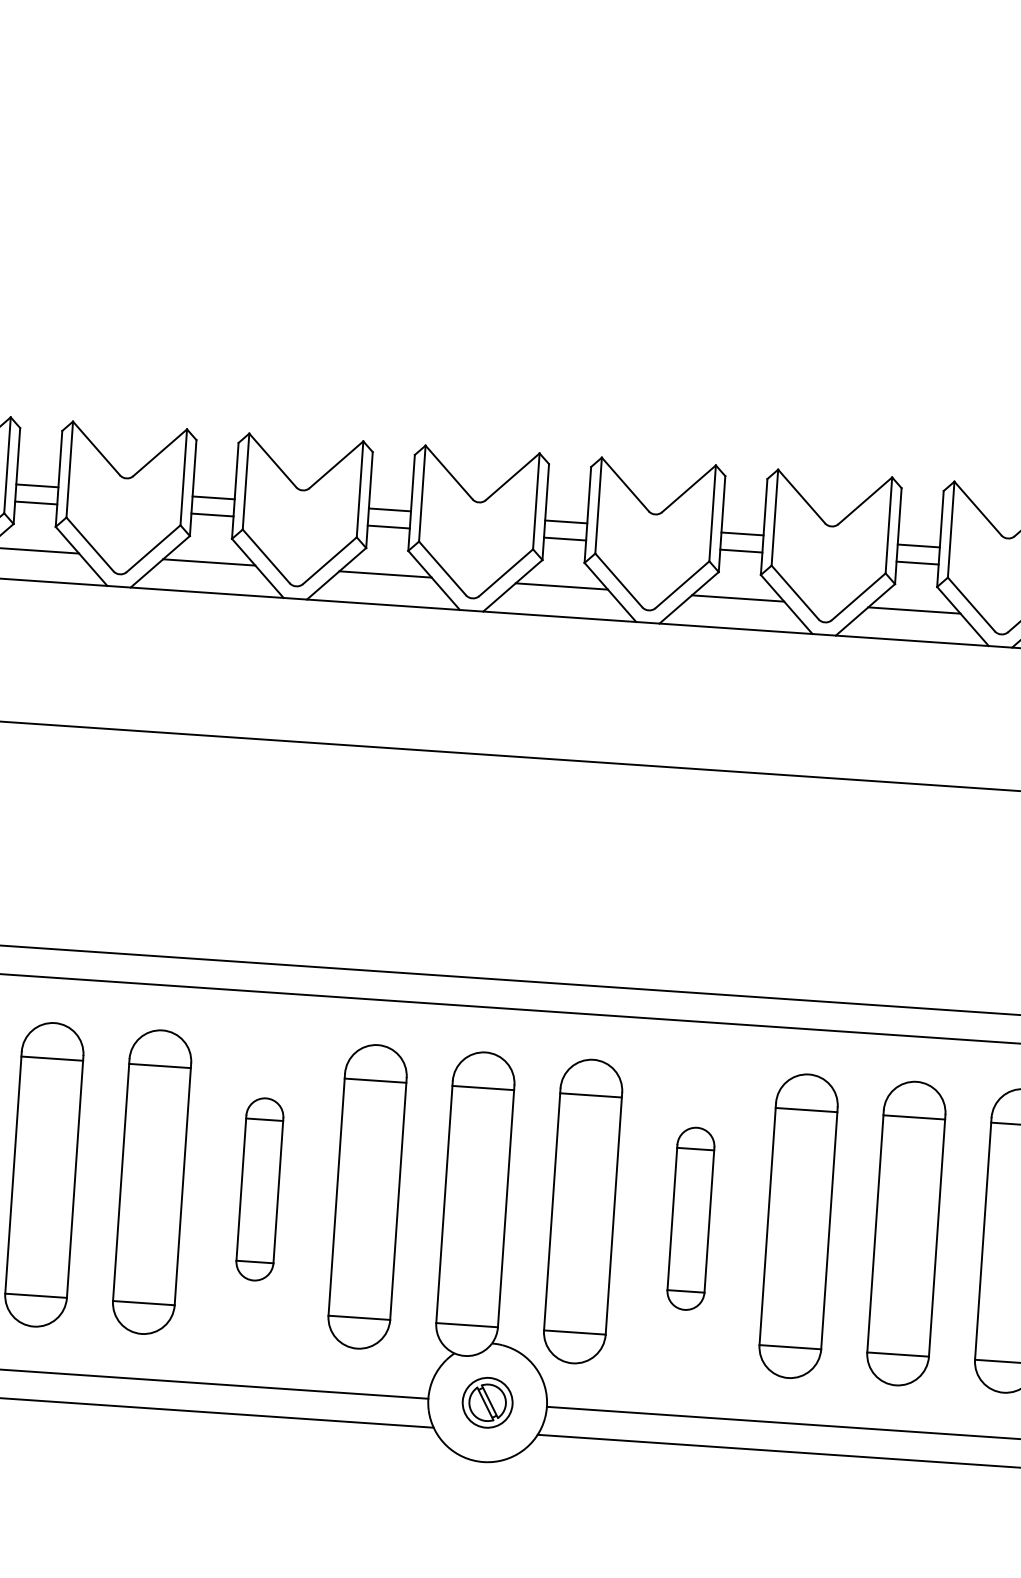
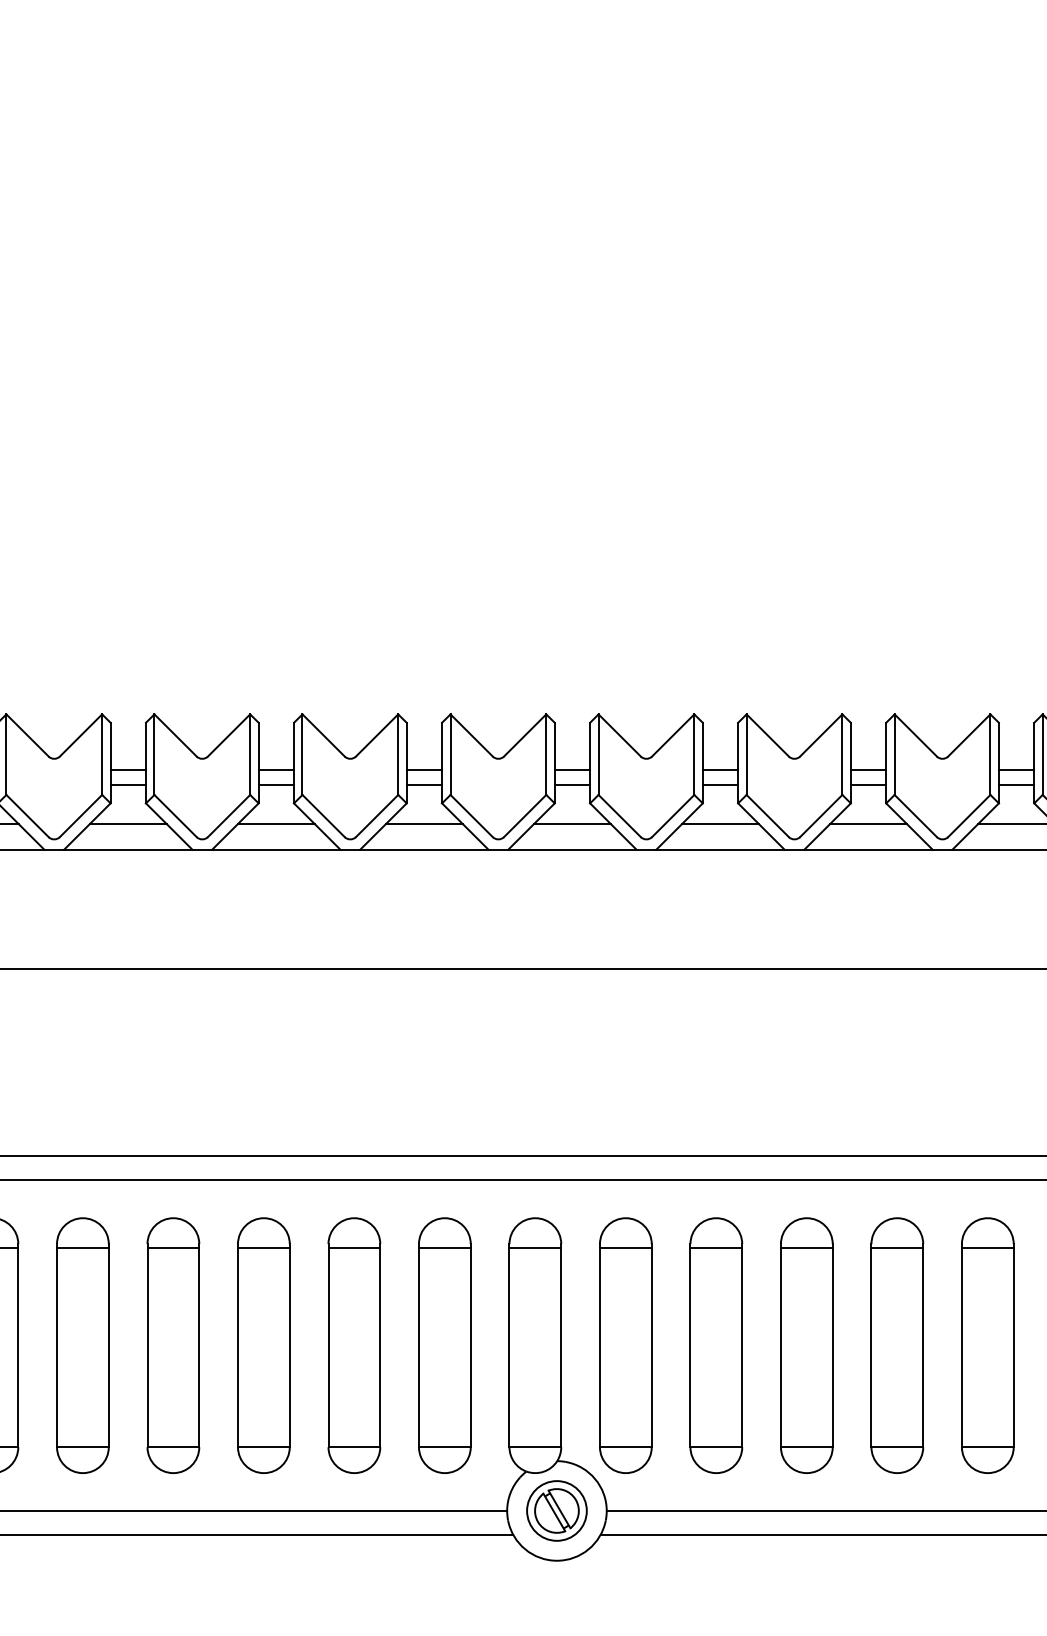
part: (260, 1189) -> (354, 1345), size x1.67
part: (691, 1218) -> (716, 1345), size x1.67
part: (487, 1402) -> (556, 1510), size x1.43

